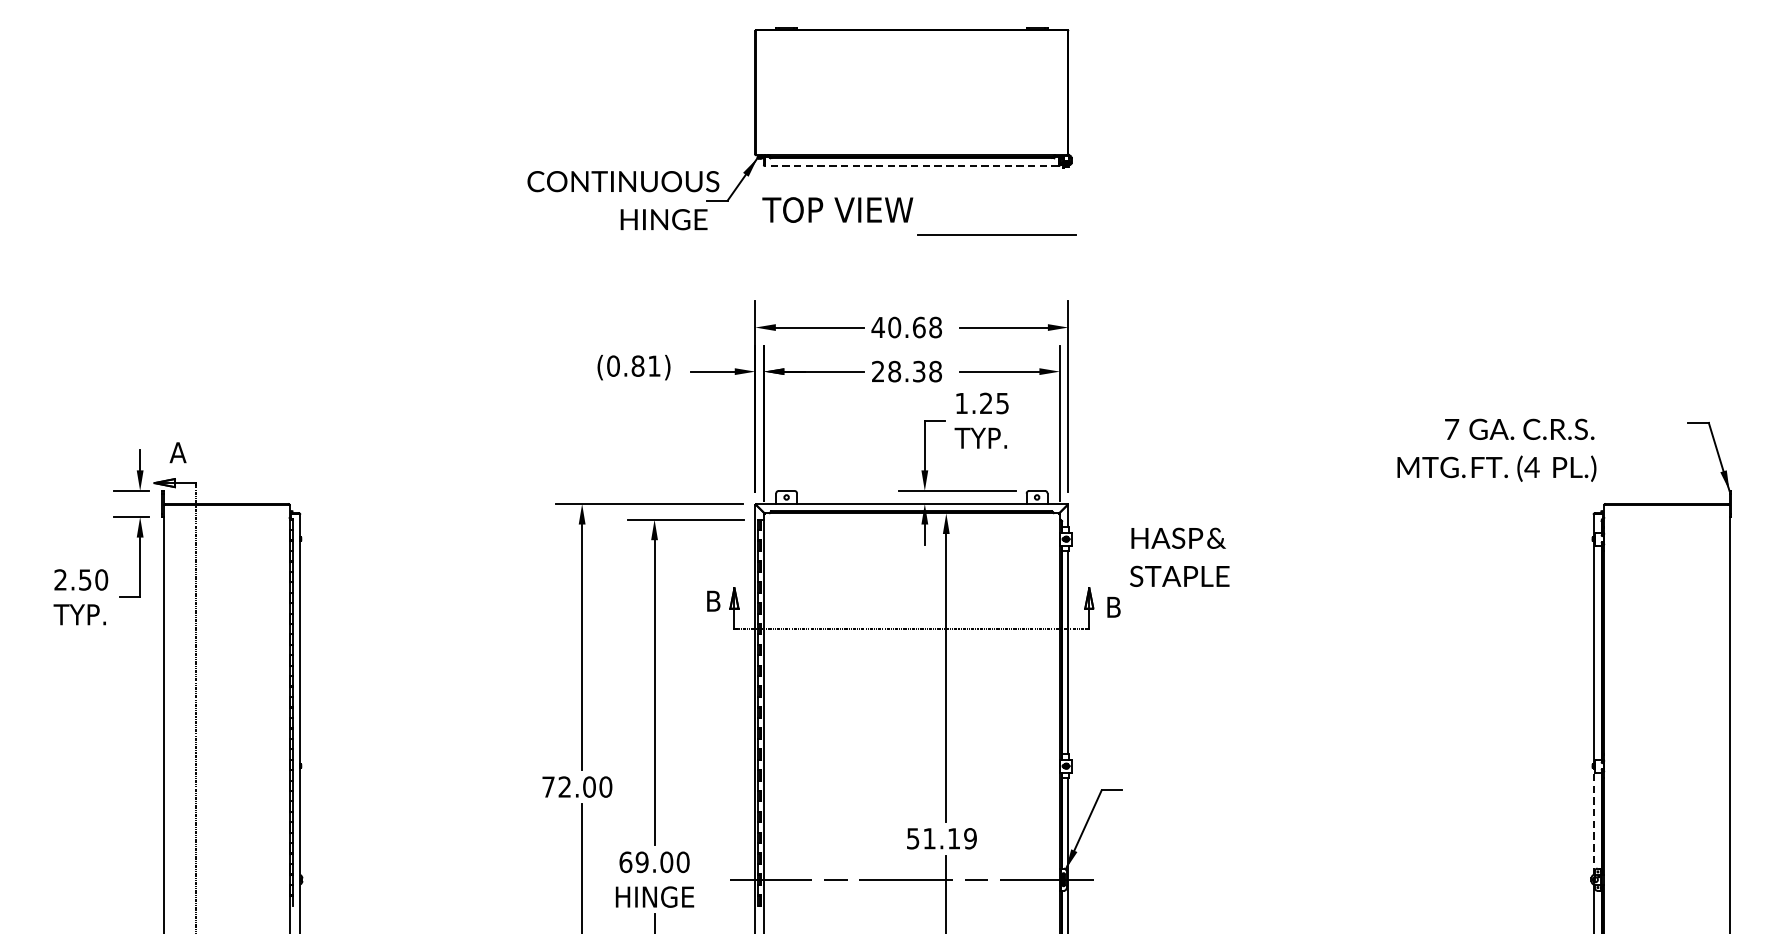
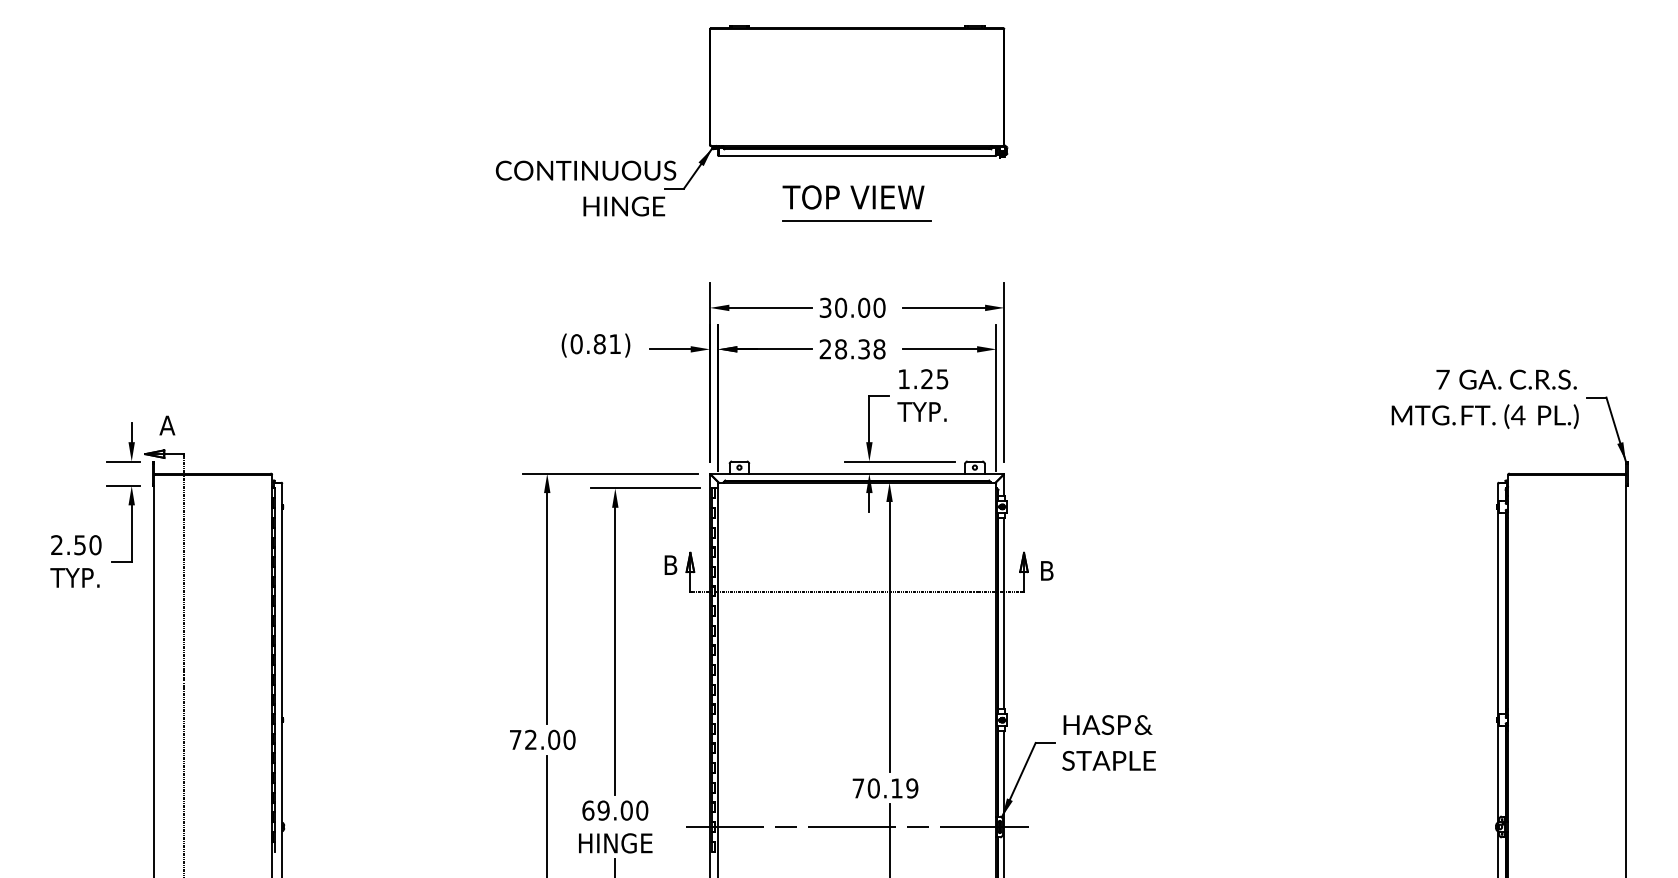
line: (911, 166) -> (856, 156), dashed -> solid
text: (837, 210) -> (853, 197), moved
line: (996, 234) -> (856, 220), moved
text: (906, 327) -> (852, 307), 40.68 -> 30.00
text: (1496, 449) -> (1484, 398), moved
text: (1179, 556) -> (1108, 742), moved
line: (1594, 820) -> (1498, 771), dashed -> solid
text: (920, 838) -> (865, 788), 51.19 -> 70.19

